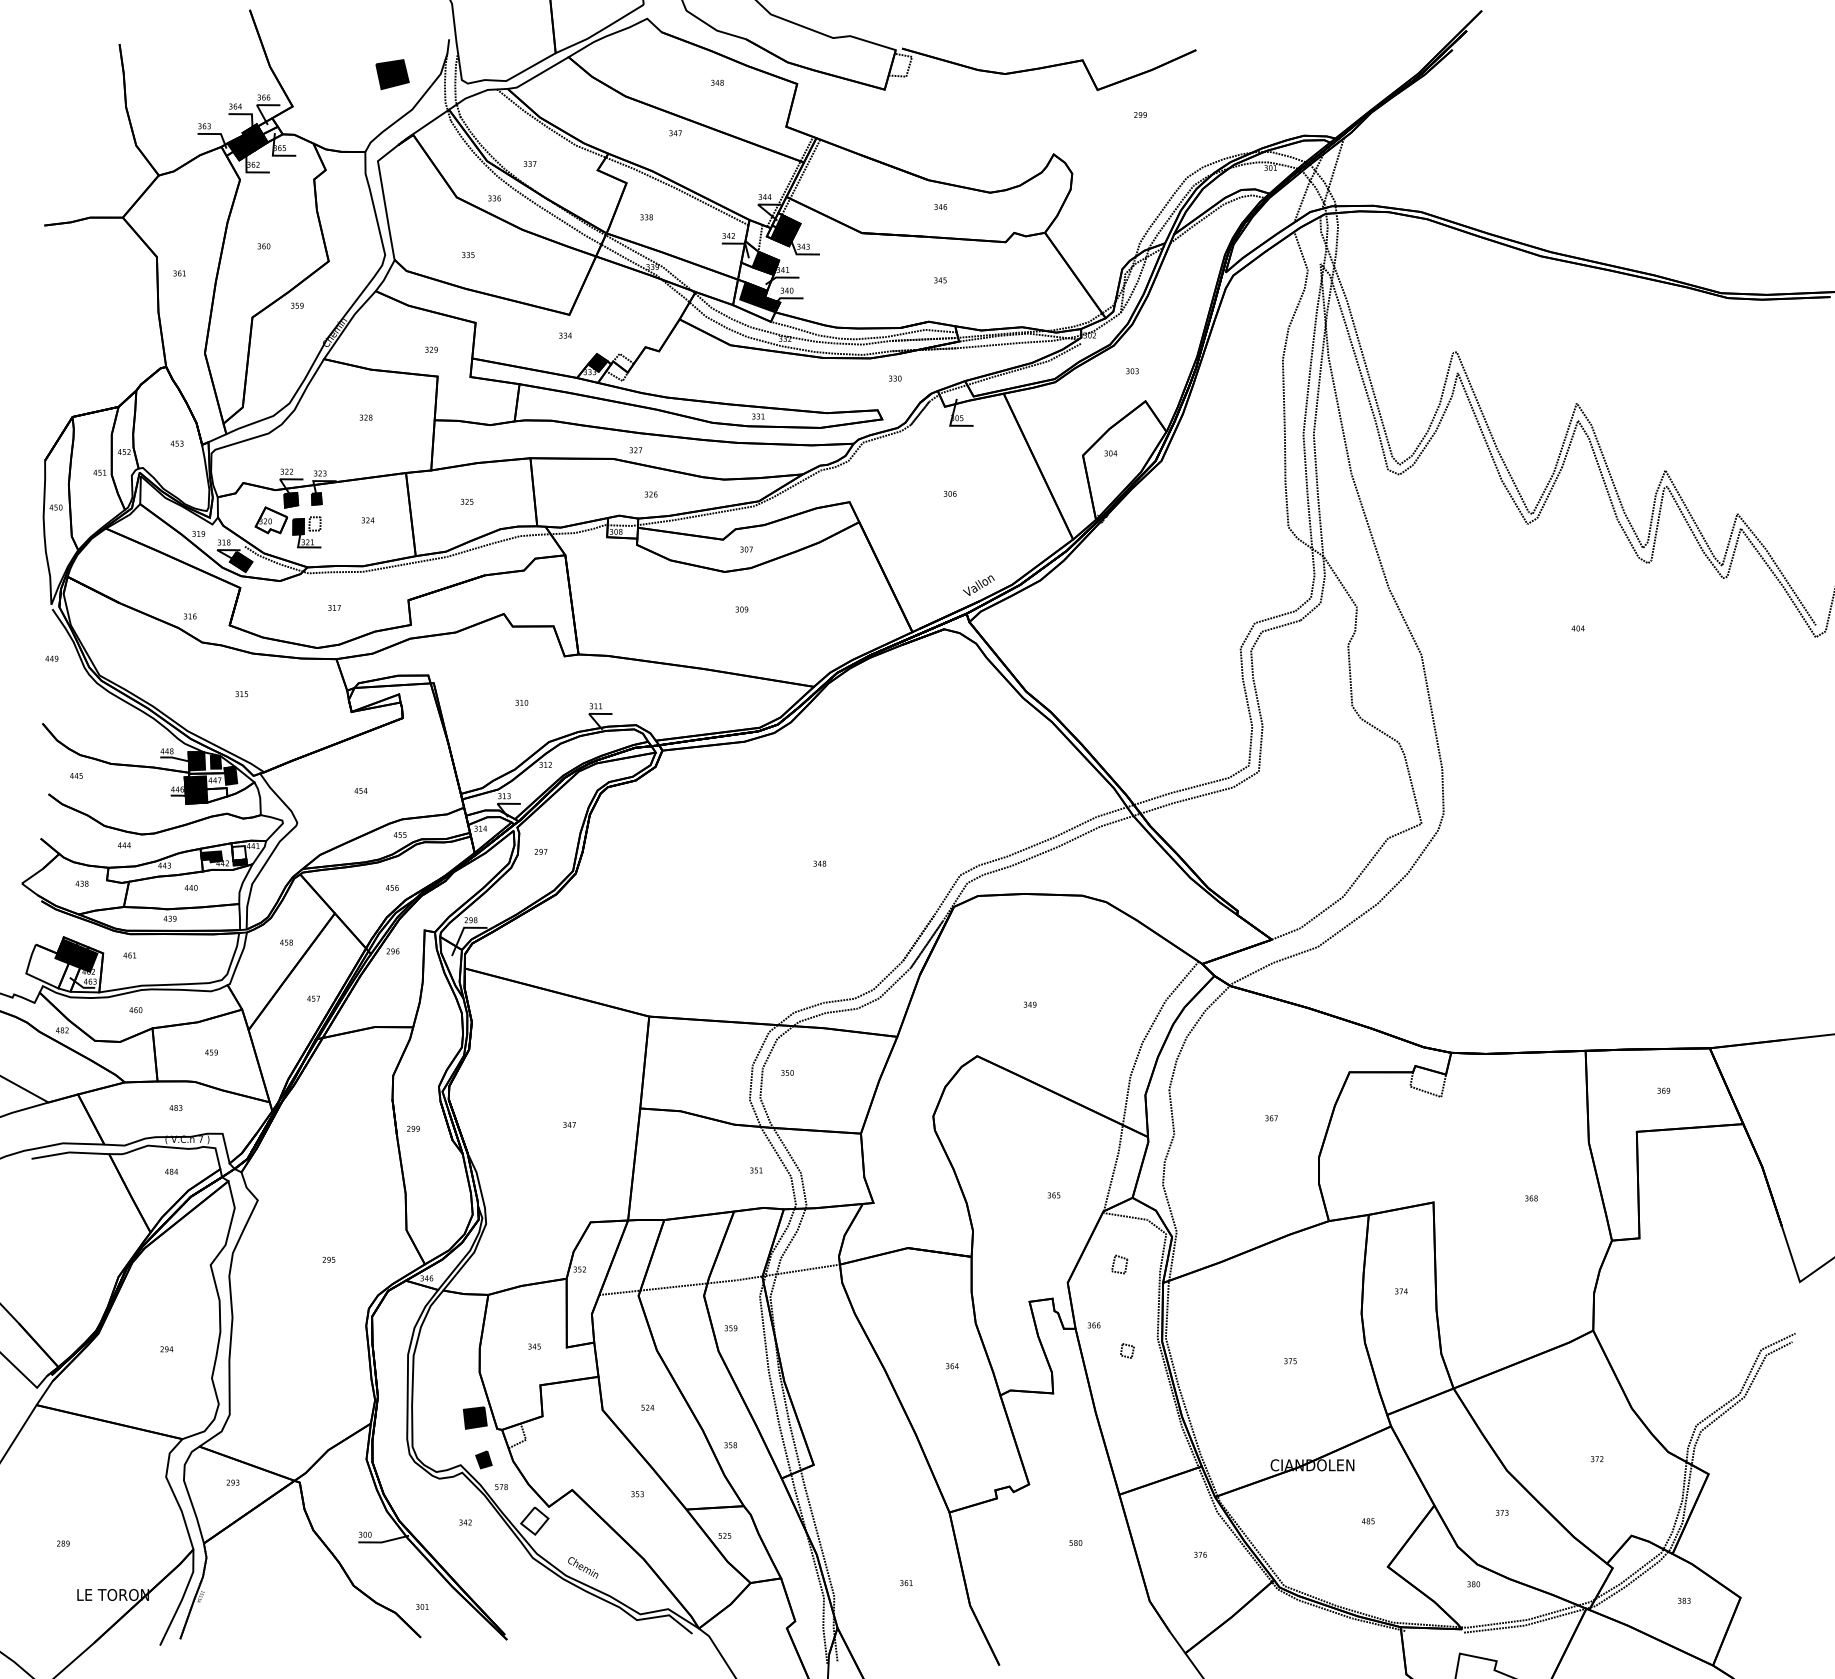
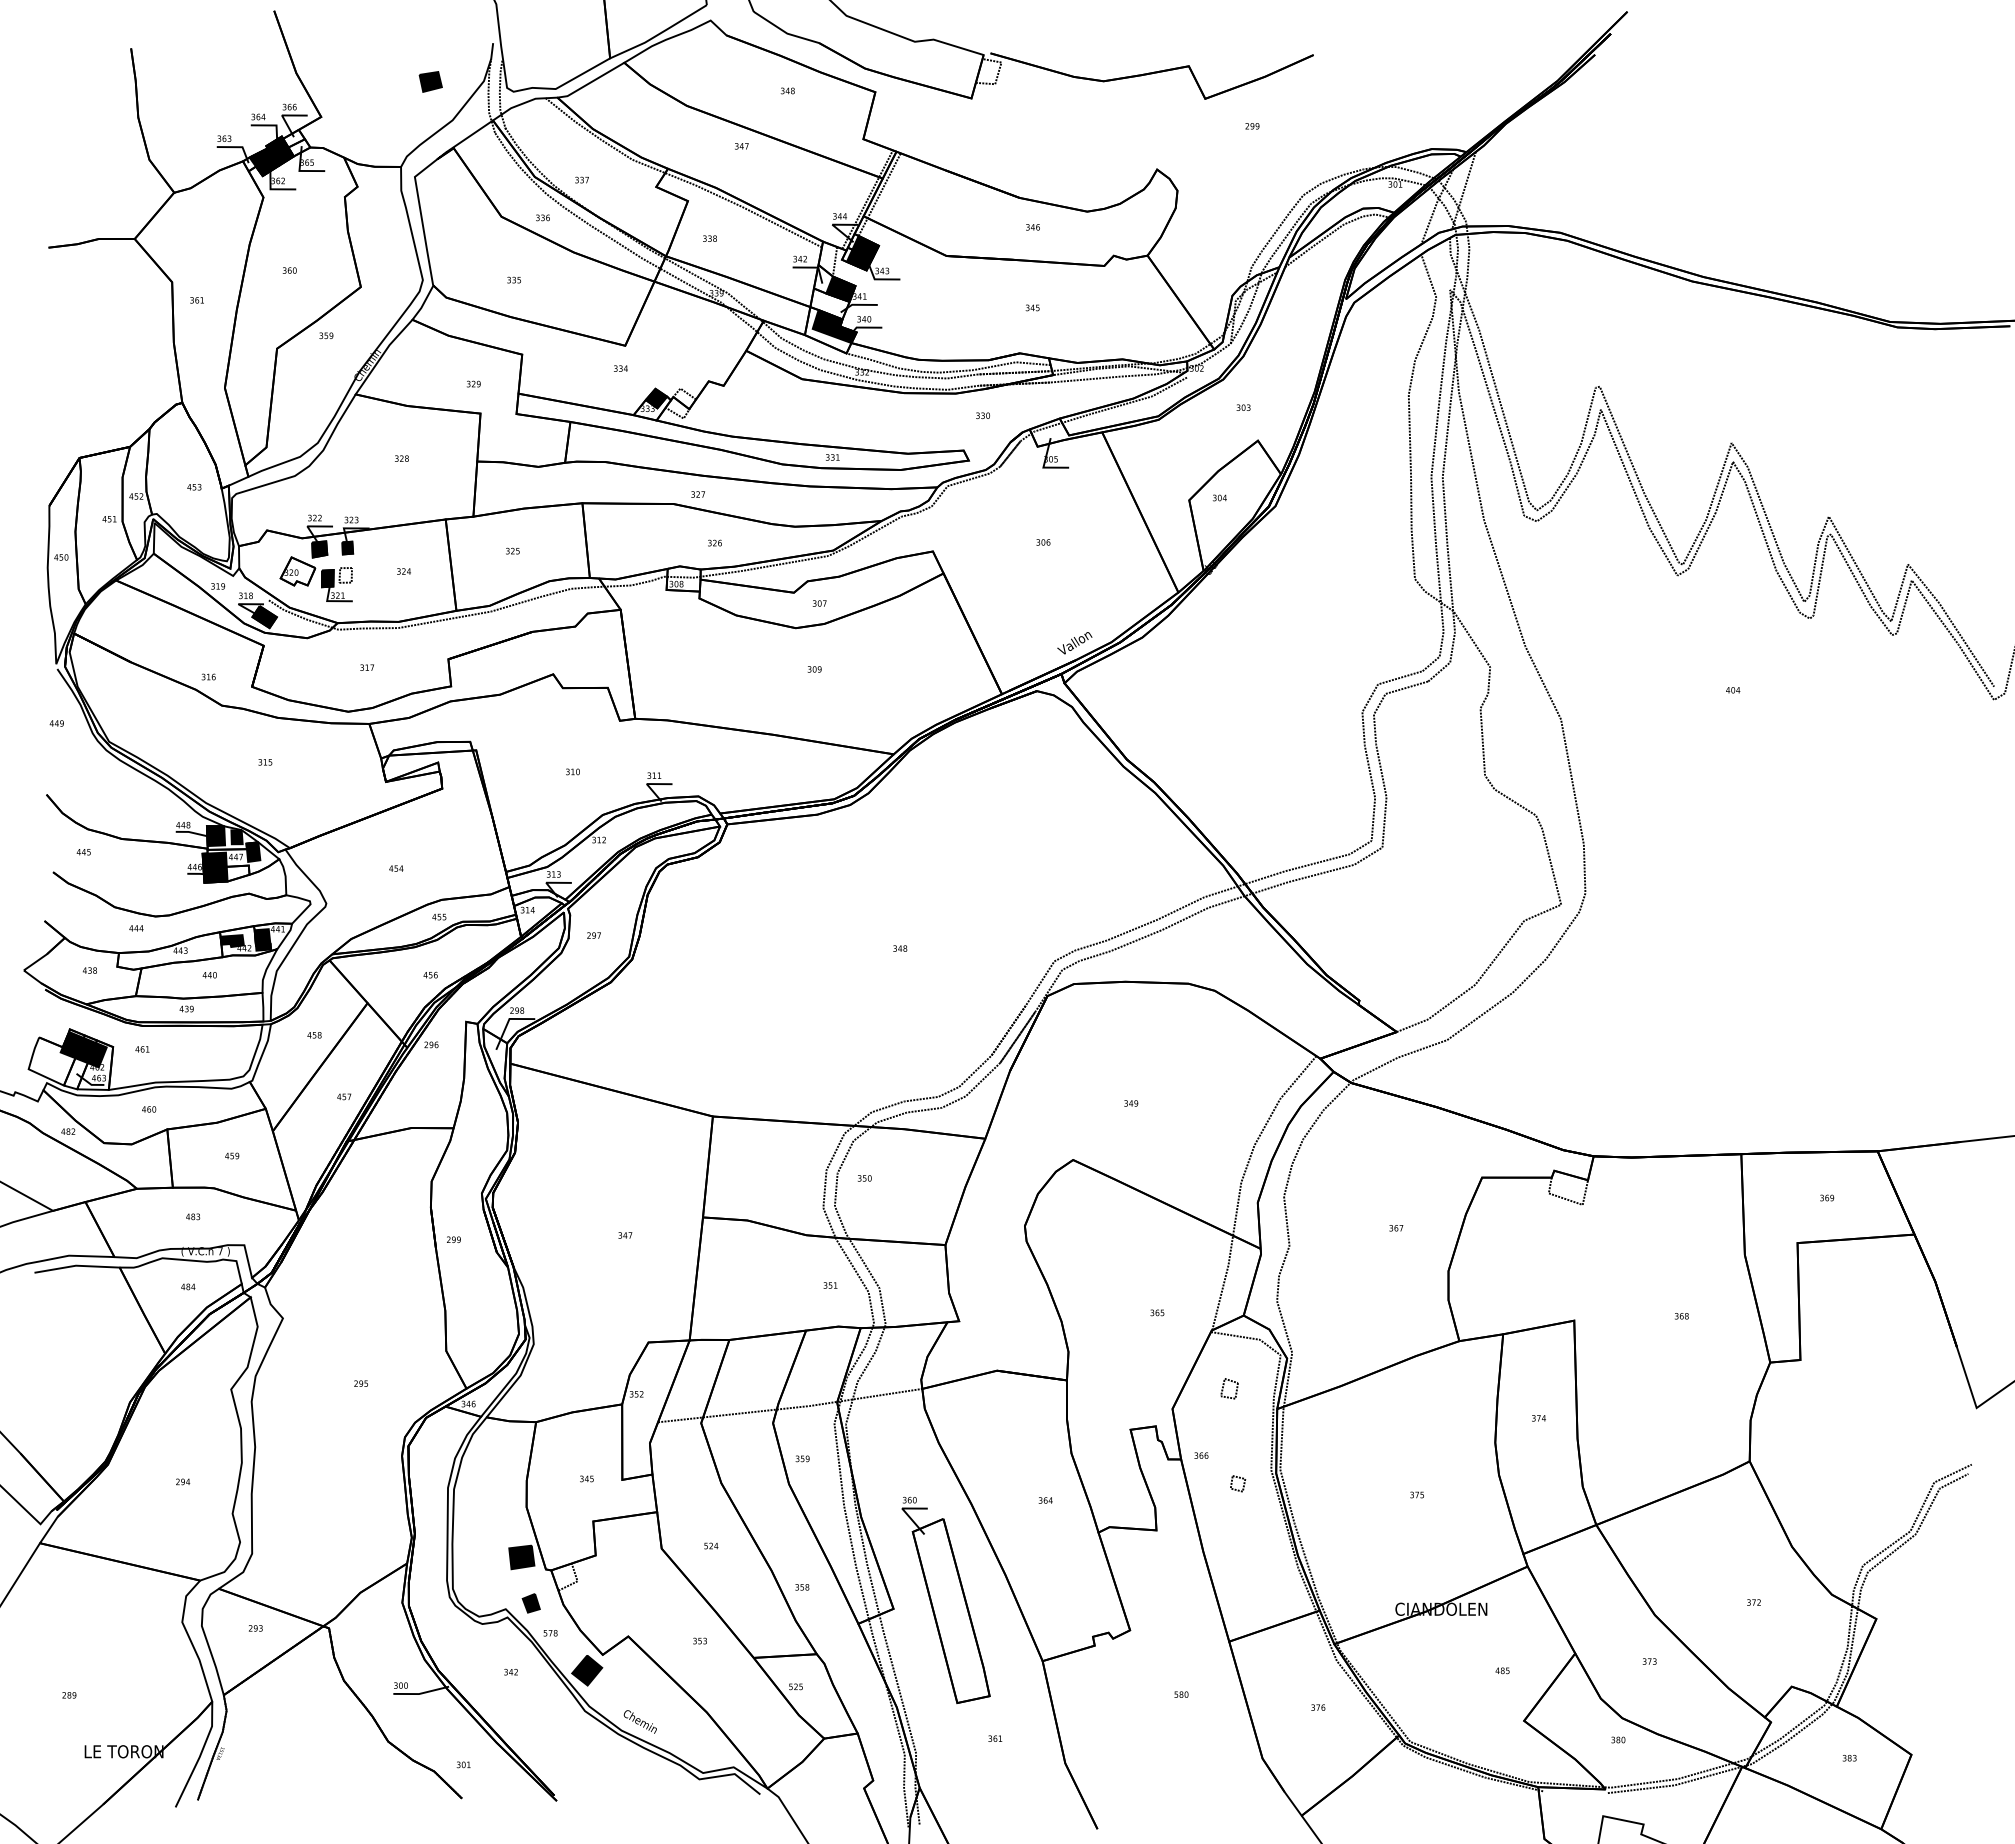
part: (392, 74) -> (430, 81), size x0.62
fill: (239, 853) -> (262, 937), added
part: (861, 1456) -> (945, 1599), added
fill: (535, 1521) -> (587, 1670), added

